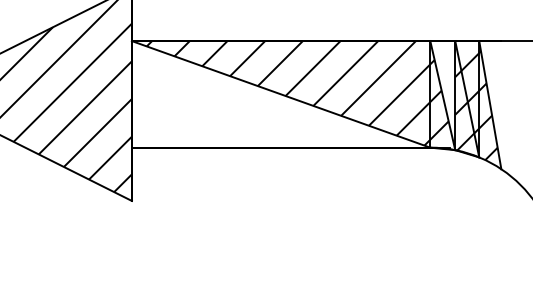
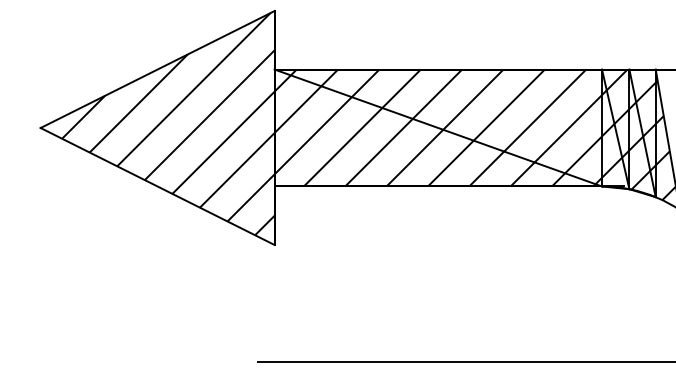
hatch: (444, 81) -> (617, 113), added
hatch: (277, 96) -> (434, 130), added

